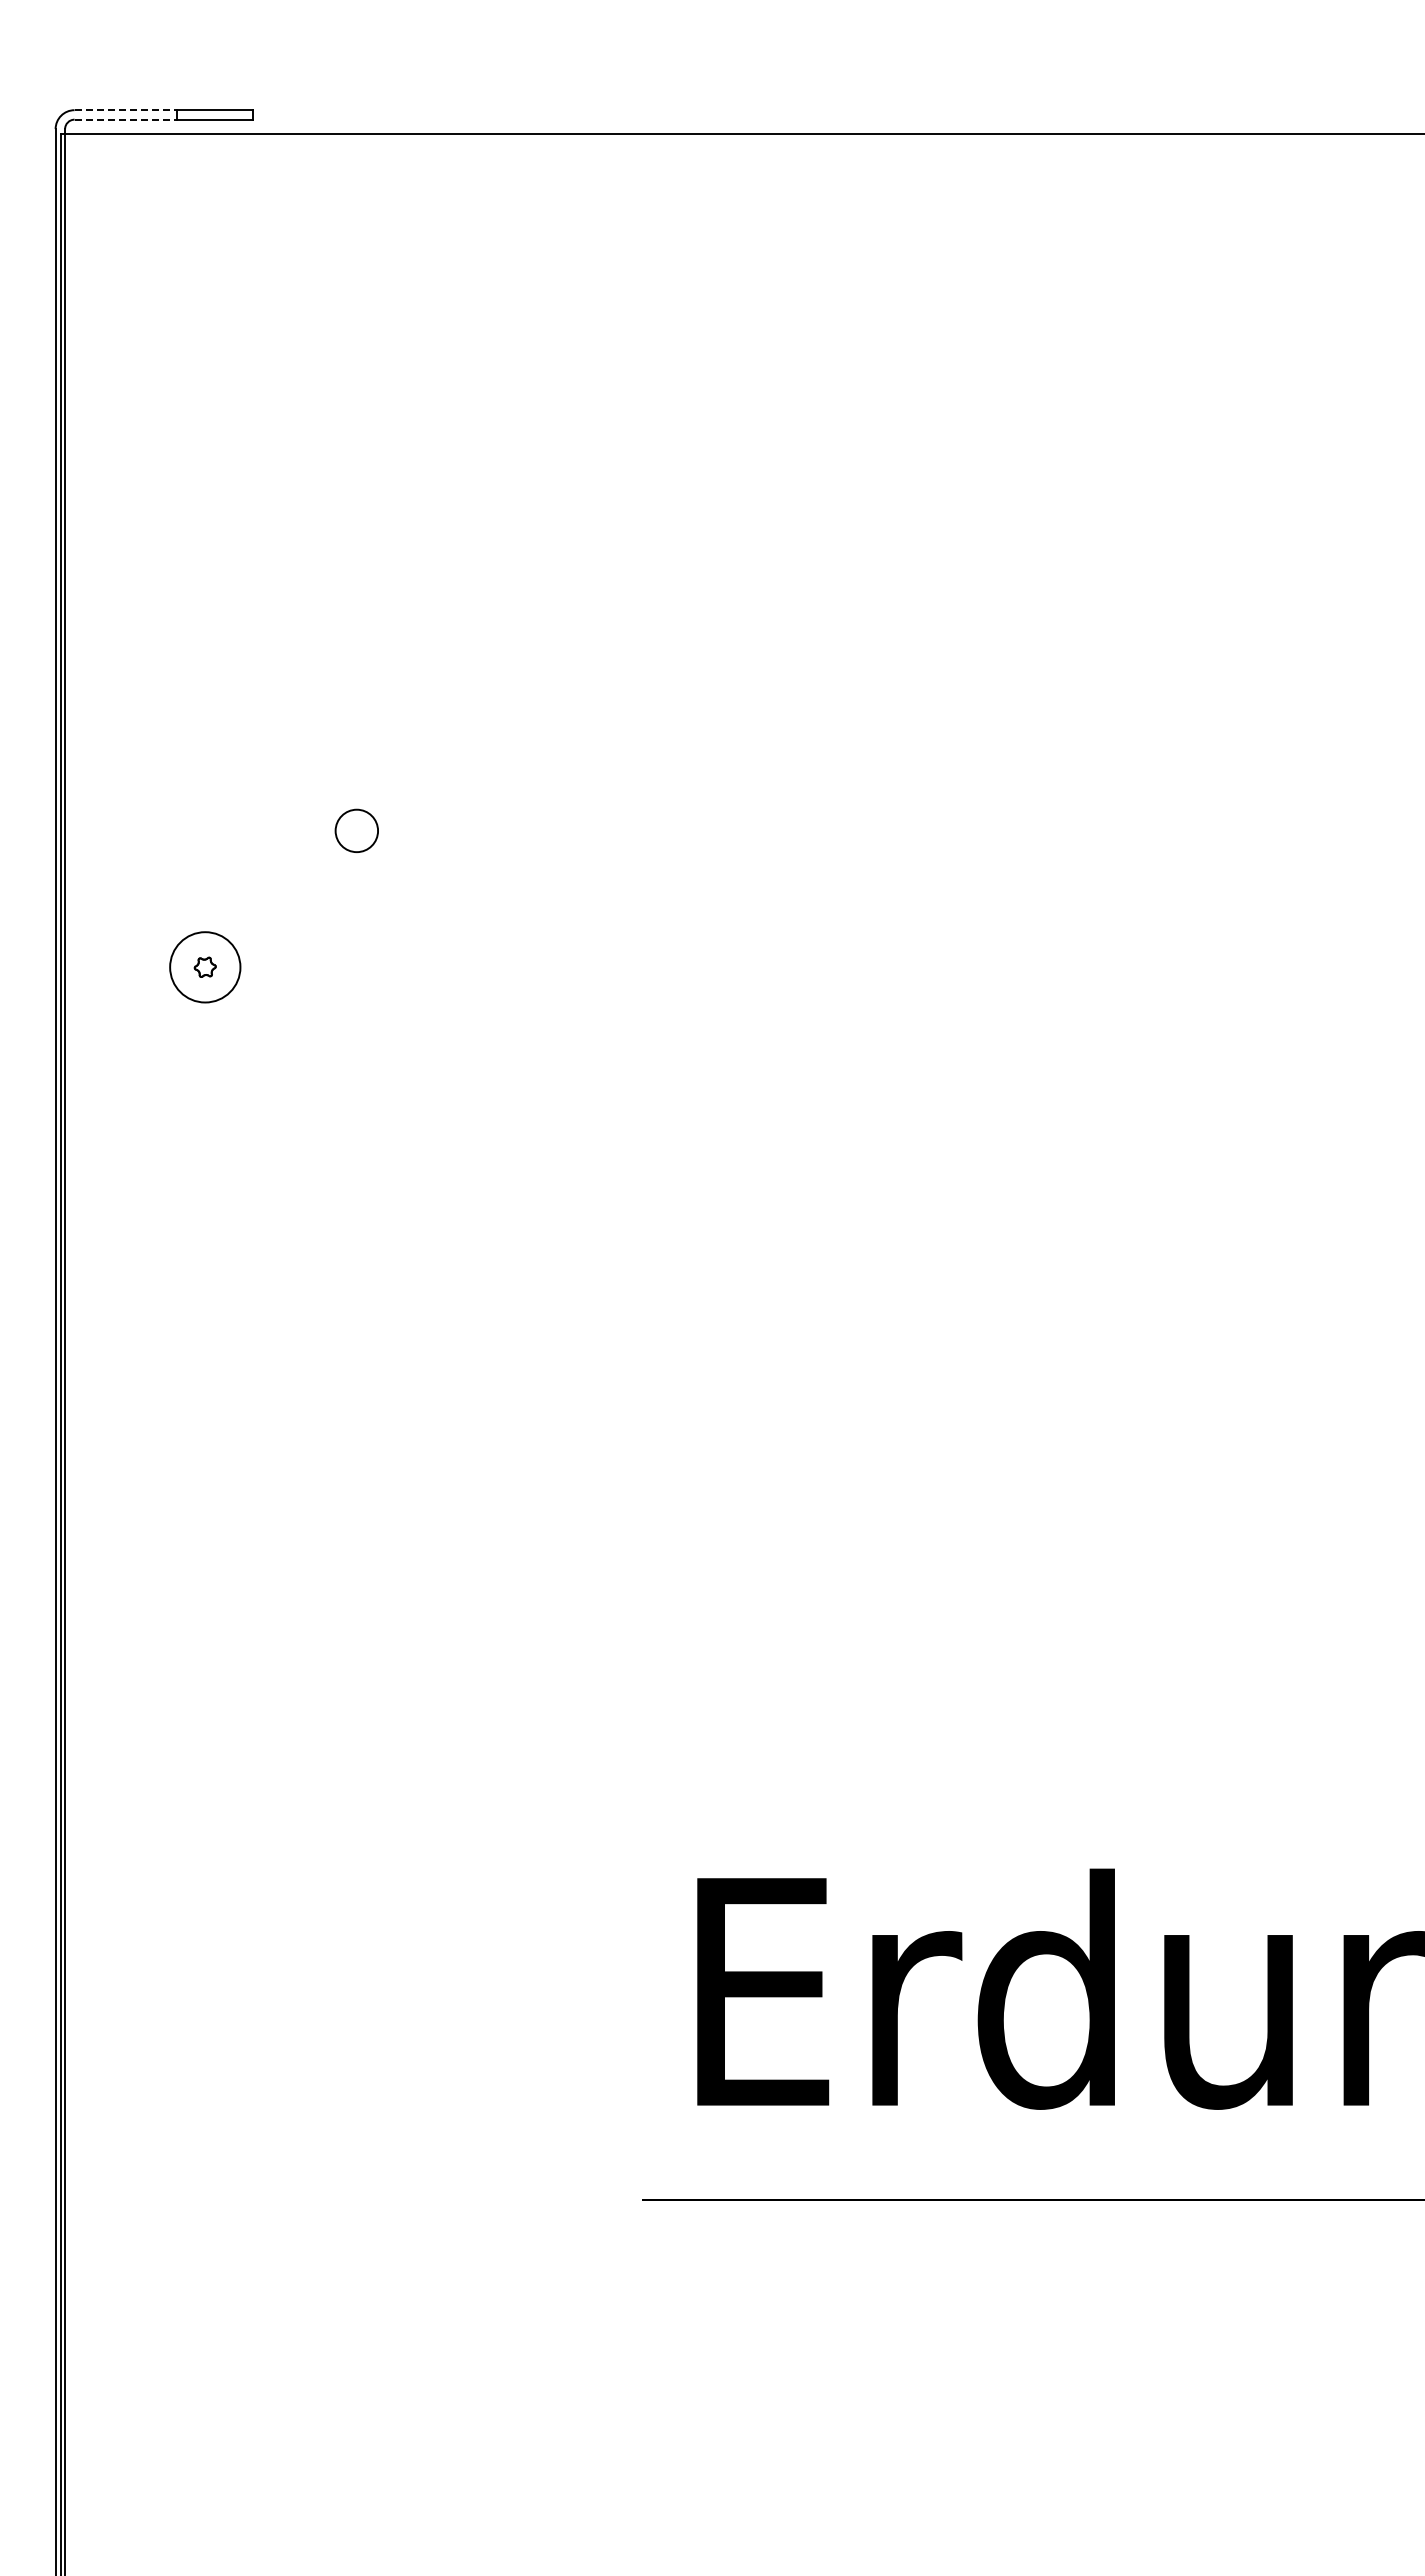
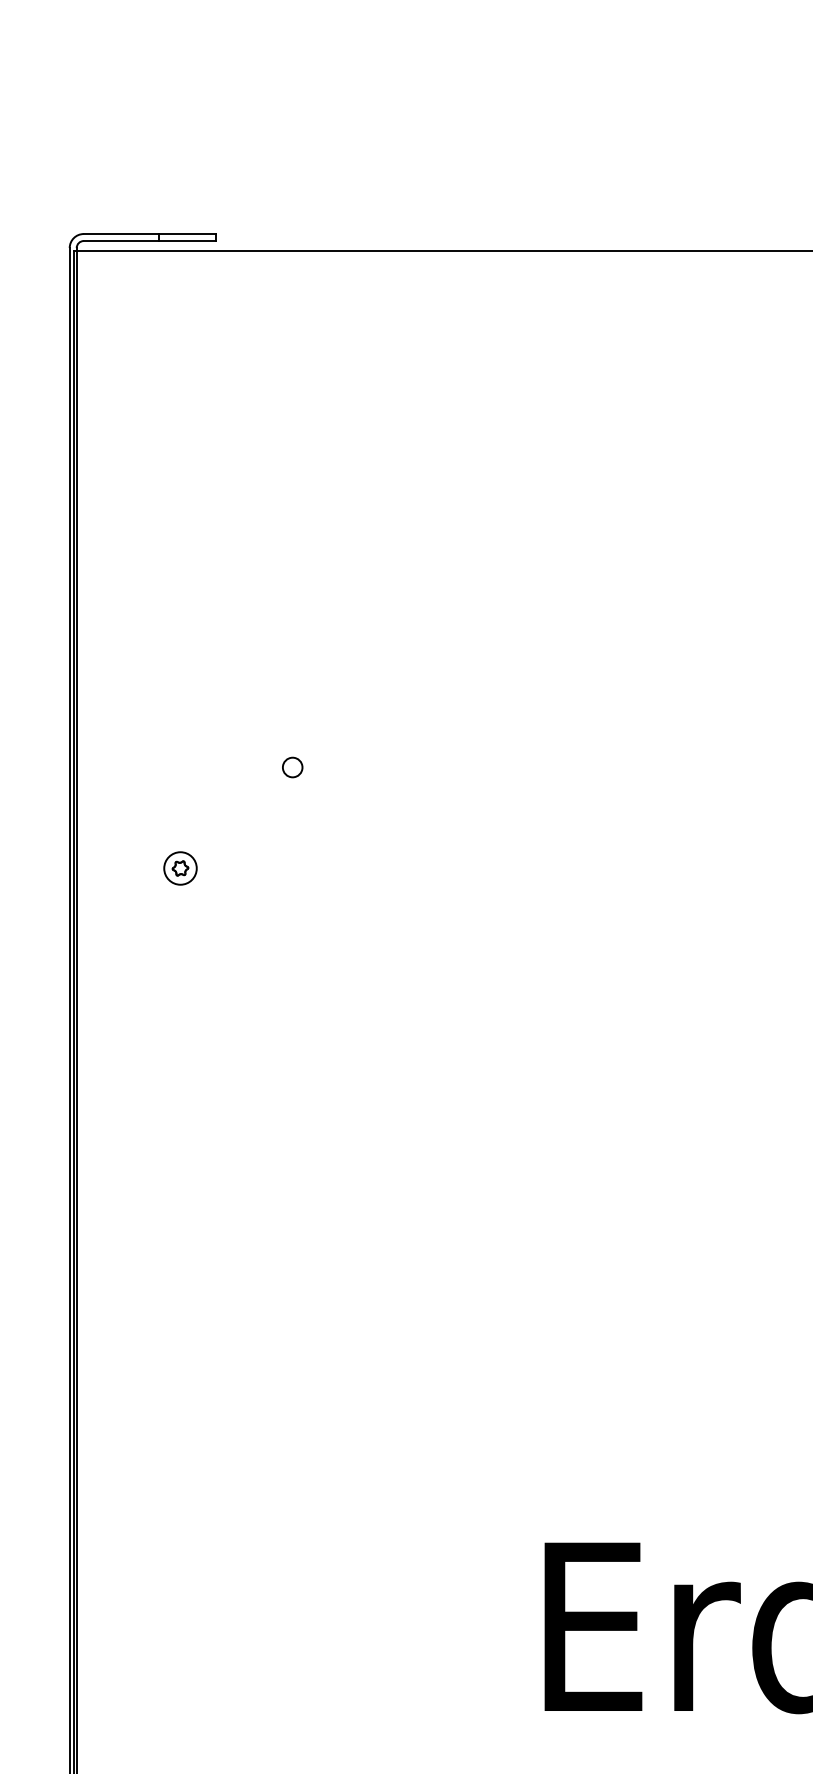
line: (126, 110) -> (122, 234), dashed -> solid
line: (126, 119) -> (122, 240), dashed -> solid
circle: (356, 830) -> (292, 767), size x0.62
circle: (205, 967) -> (180, 868), size x0.62

